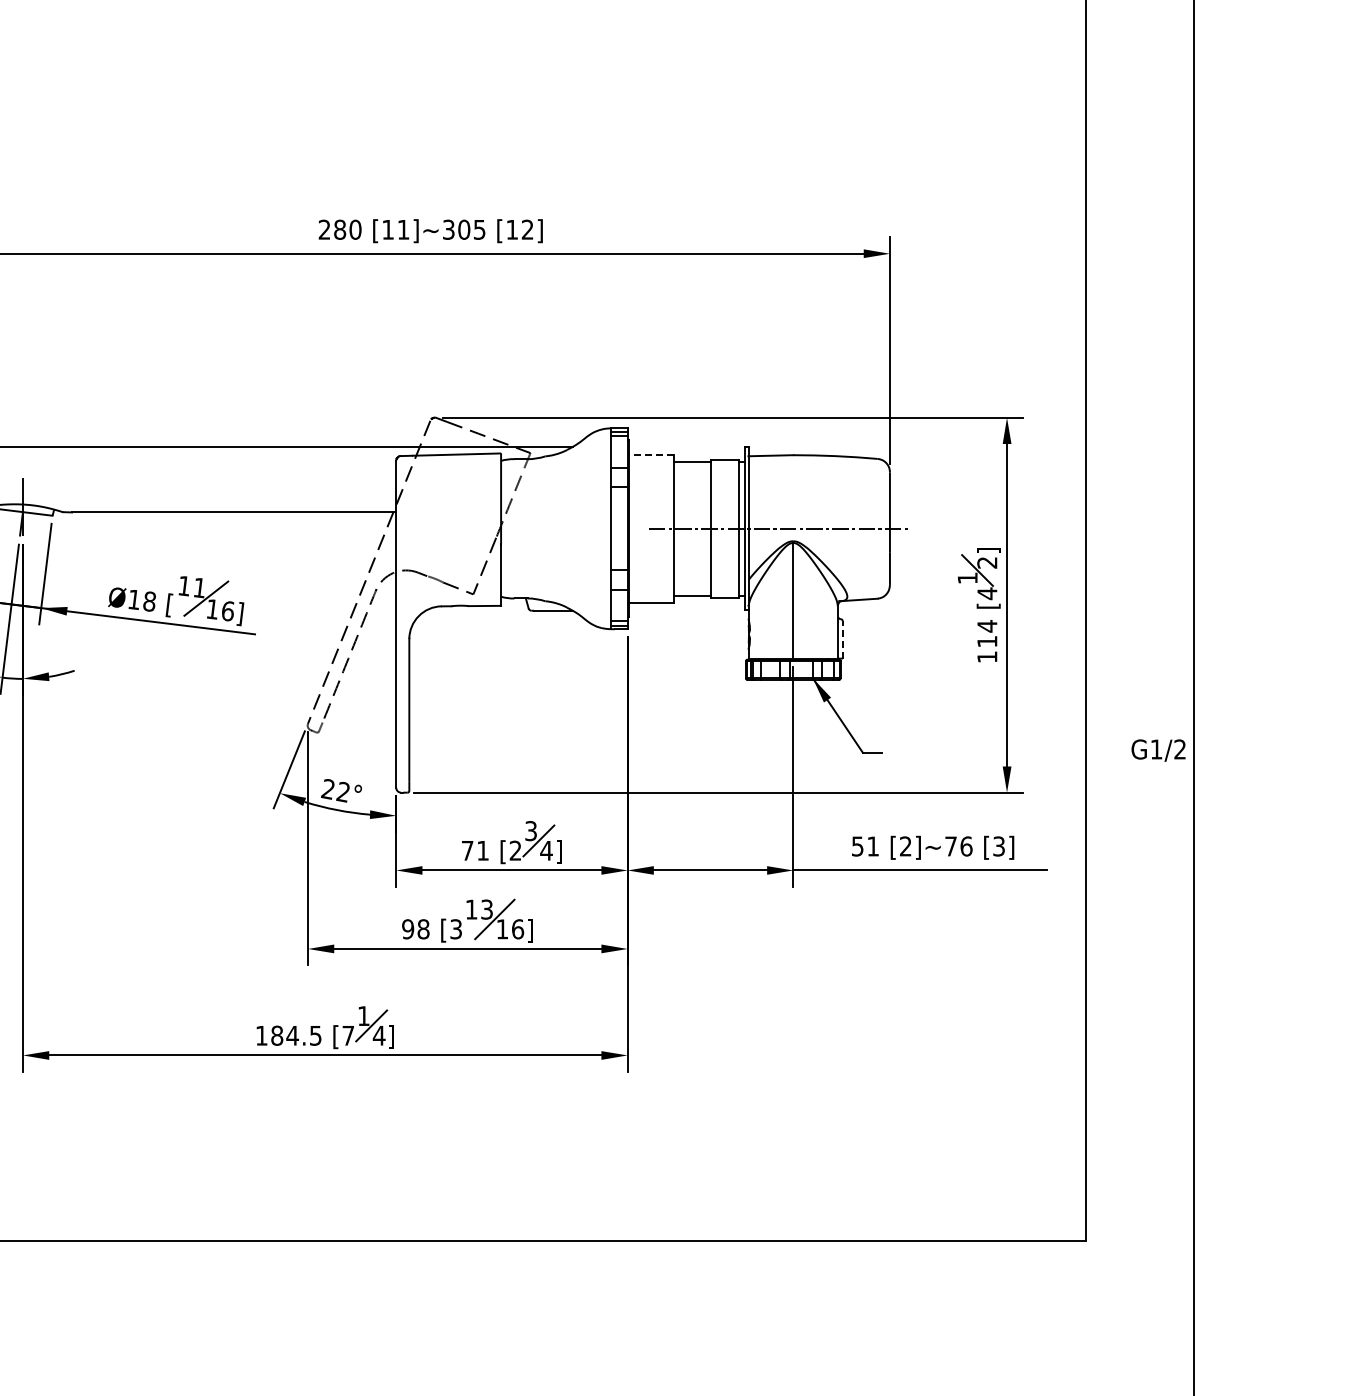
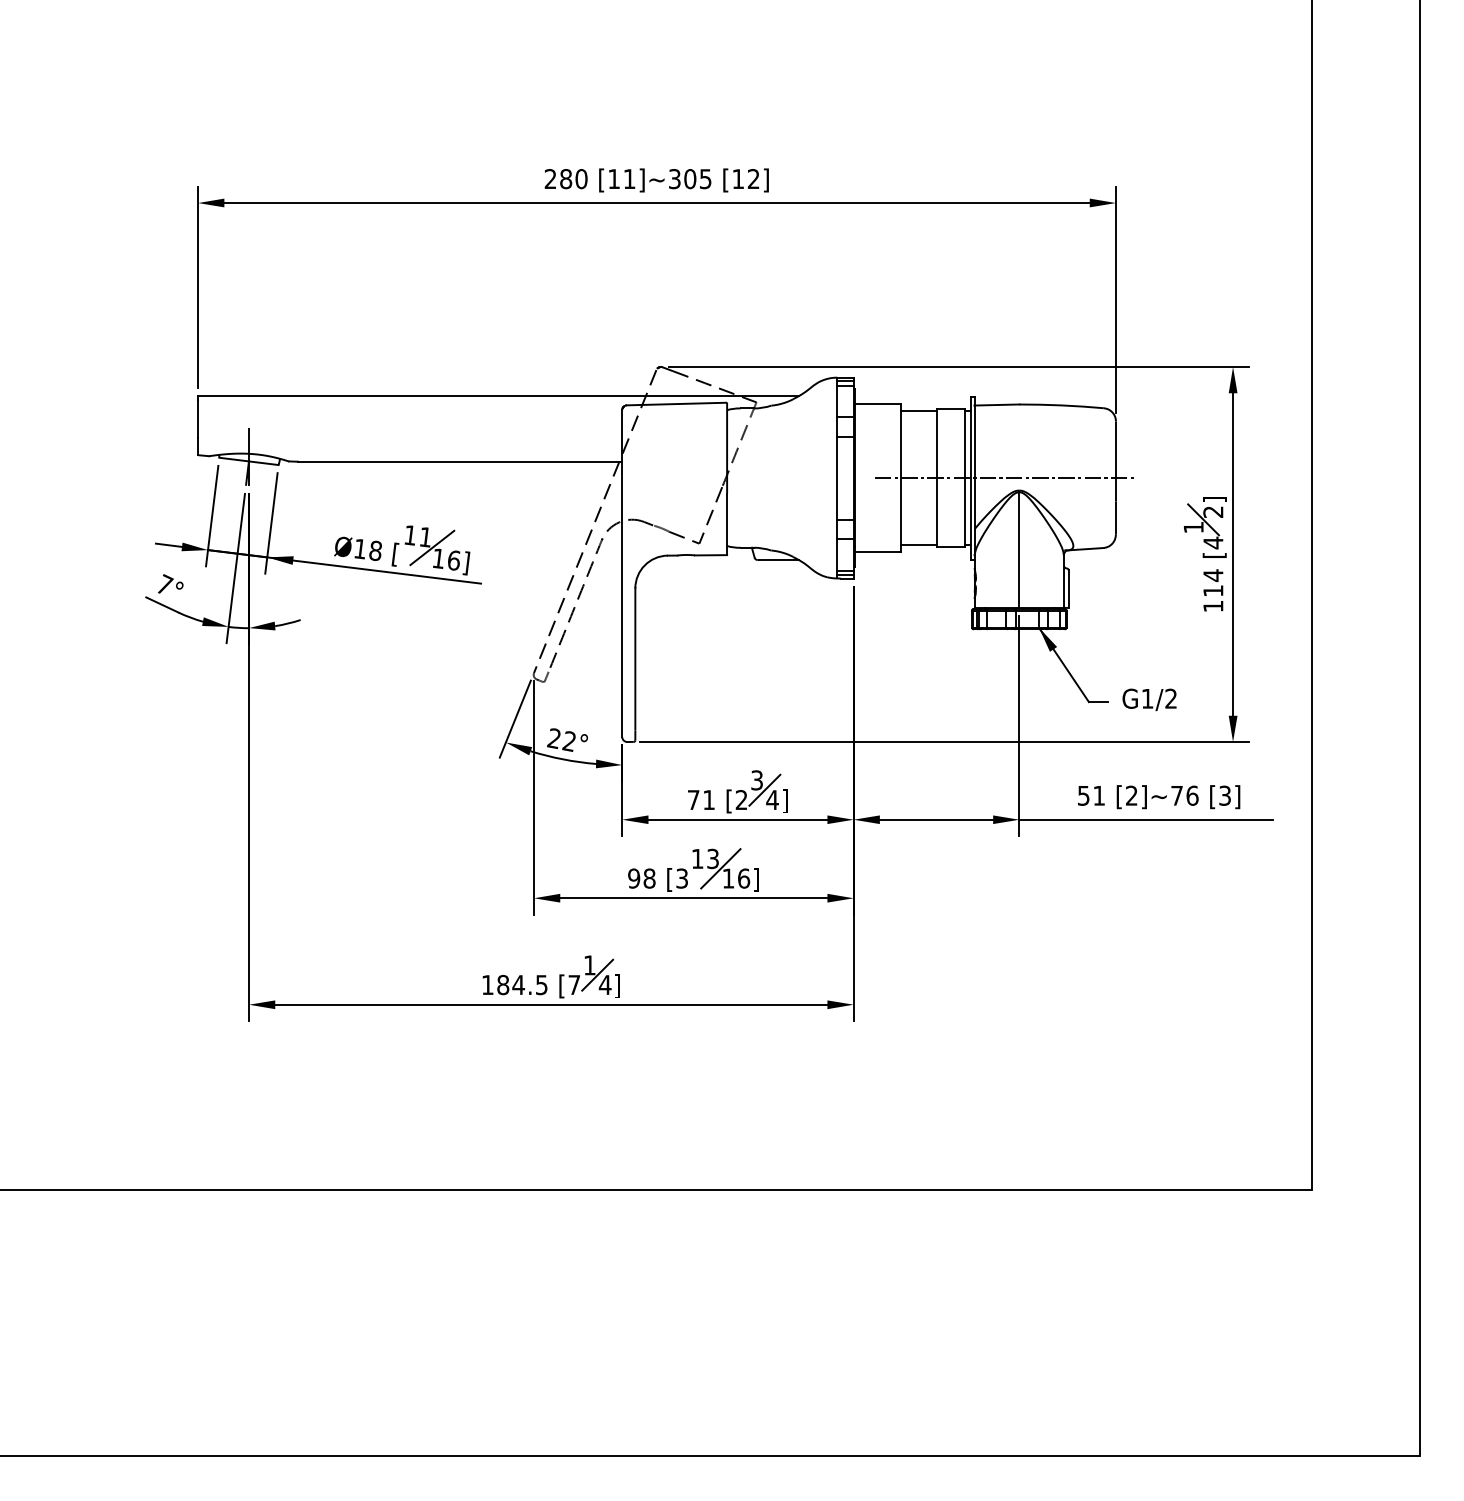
line: (651, 455) -> (877, 404), dashed -> solid
line: (842, 640) -> (1068, 589), dashed -> solid
text: (1158, 750) -> (1149, 699), moved

